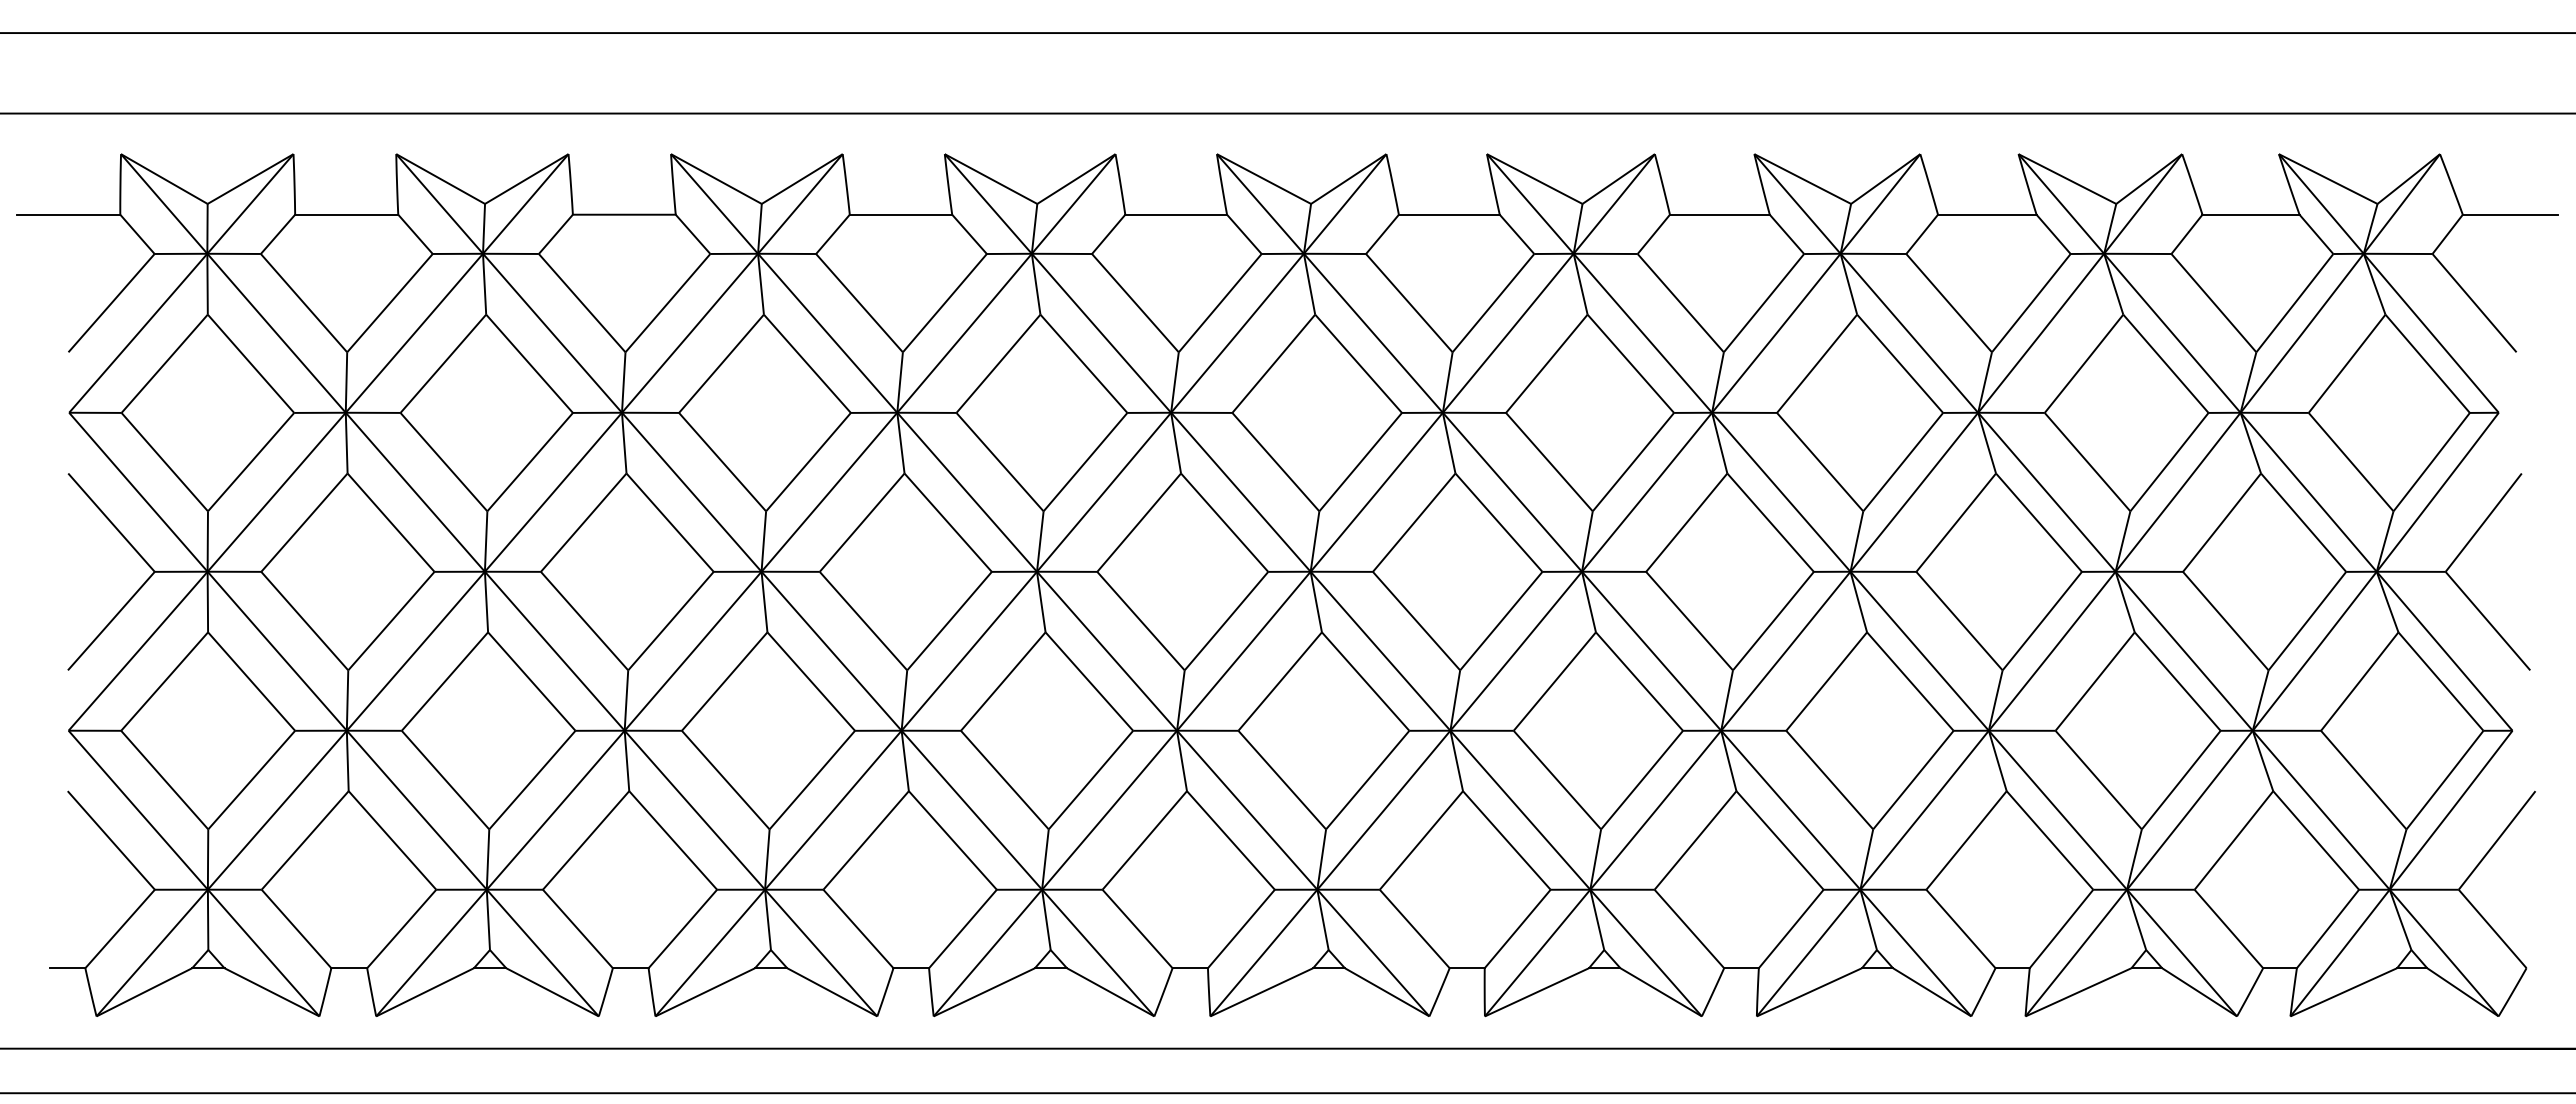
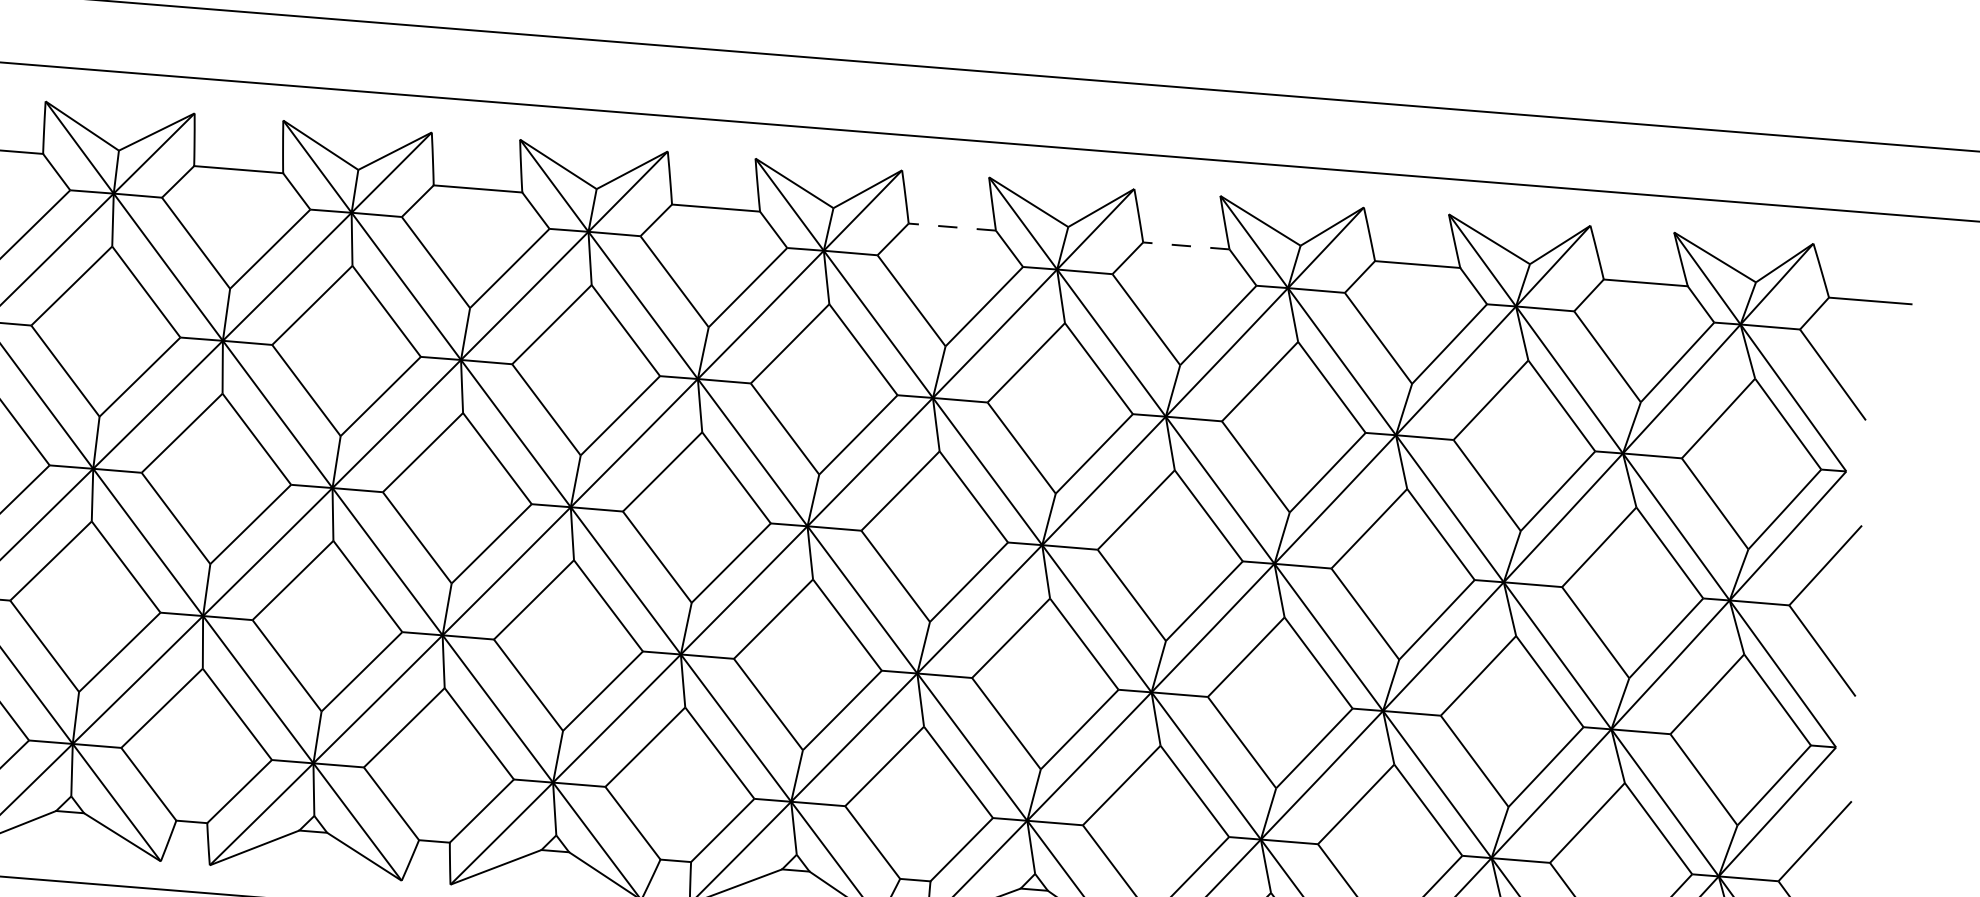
line: (1448, 214) -> (951, 226), solid -> dashed
line: (1719, 214) -> (1186, 245), solid -> dashed

